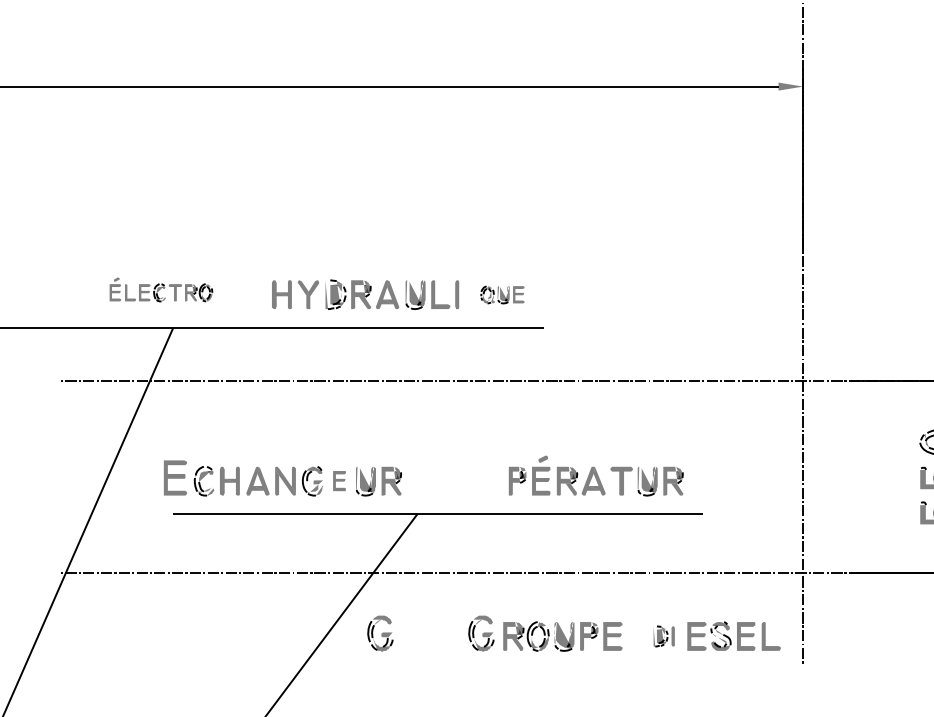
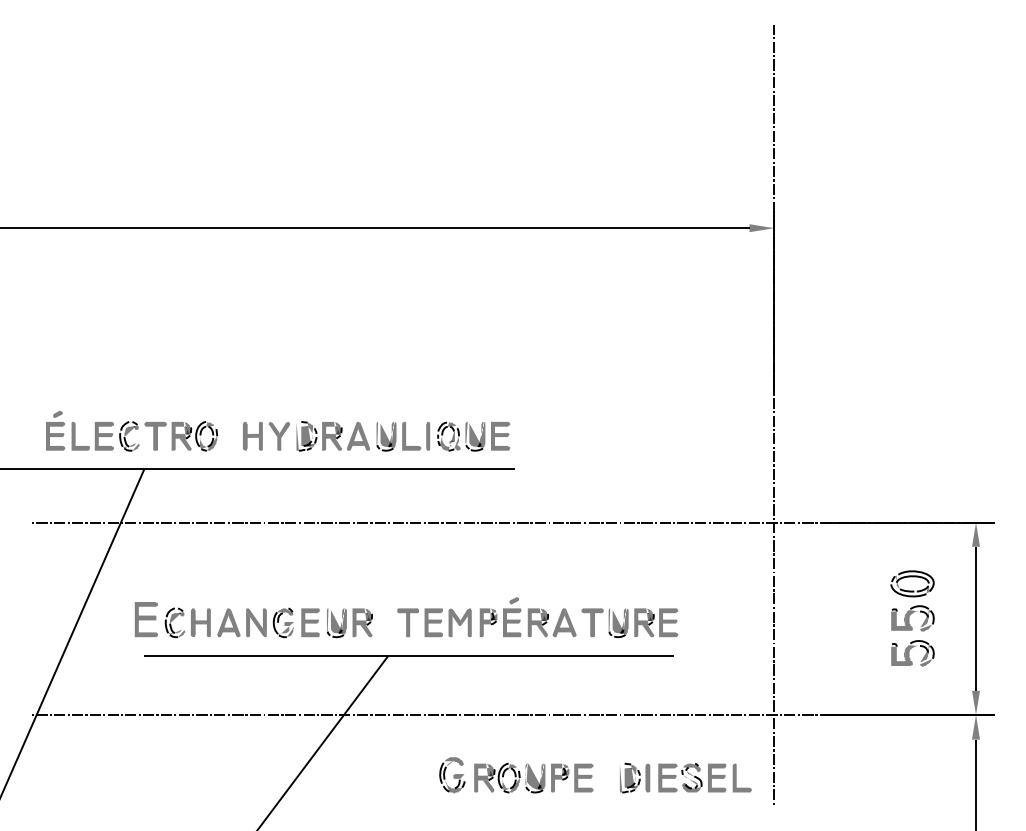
part: (161, 289) -> (132, 431), size x1.67
part: (502, 294) -> (473, 436), size x1.67
part: (339, 480) -> (310, 622), size x1.43
part: (463, 480) -> (434, 622), added
fill: (697, 480) -> (668, 622), added
part: (380, 633) -> (351, 775), removed
part: (664, 635) -> (635, 777), size x1.43

